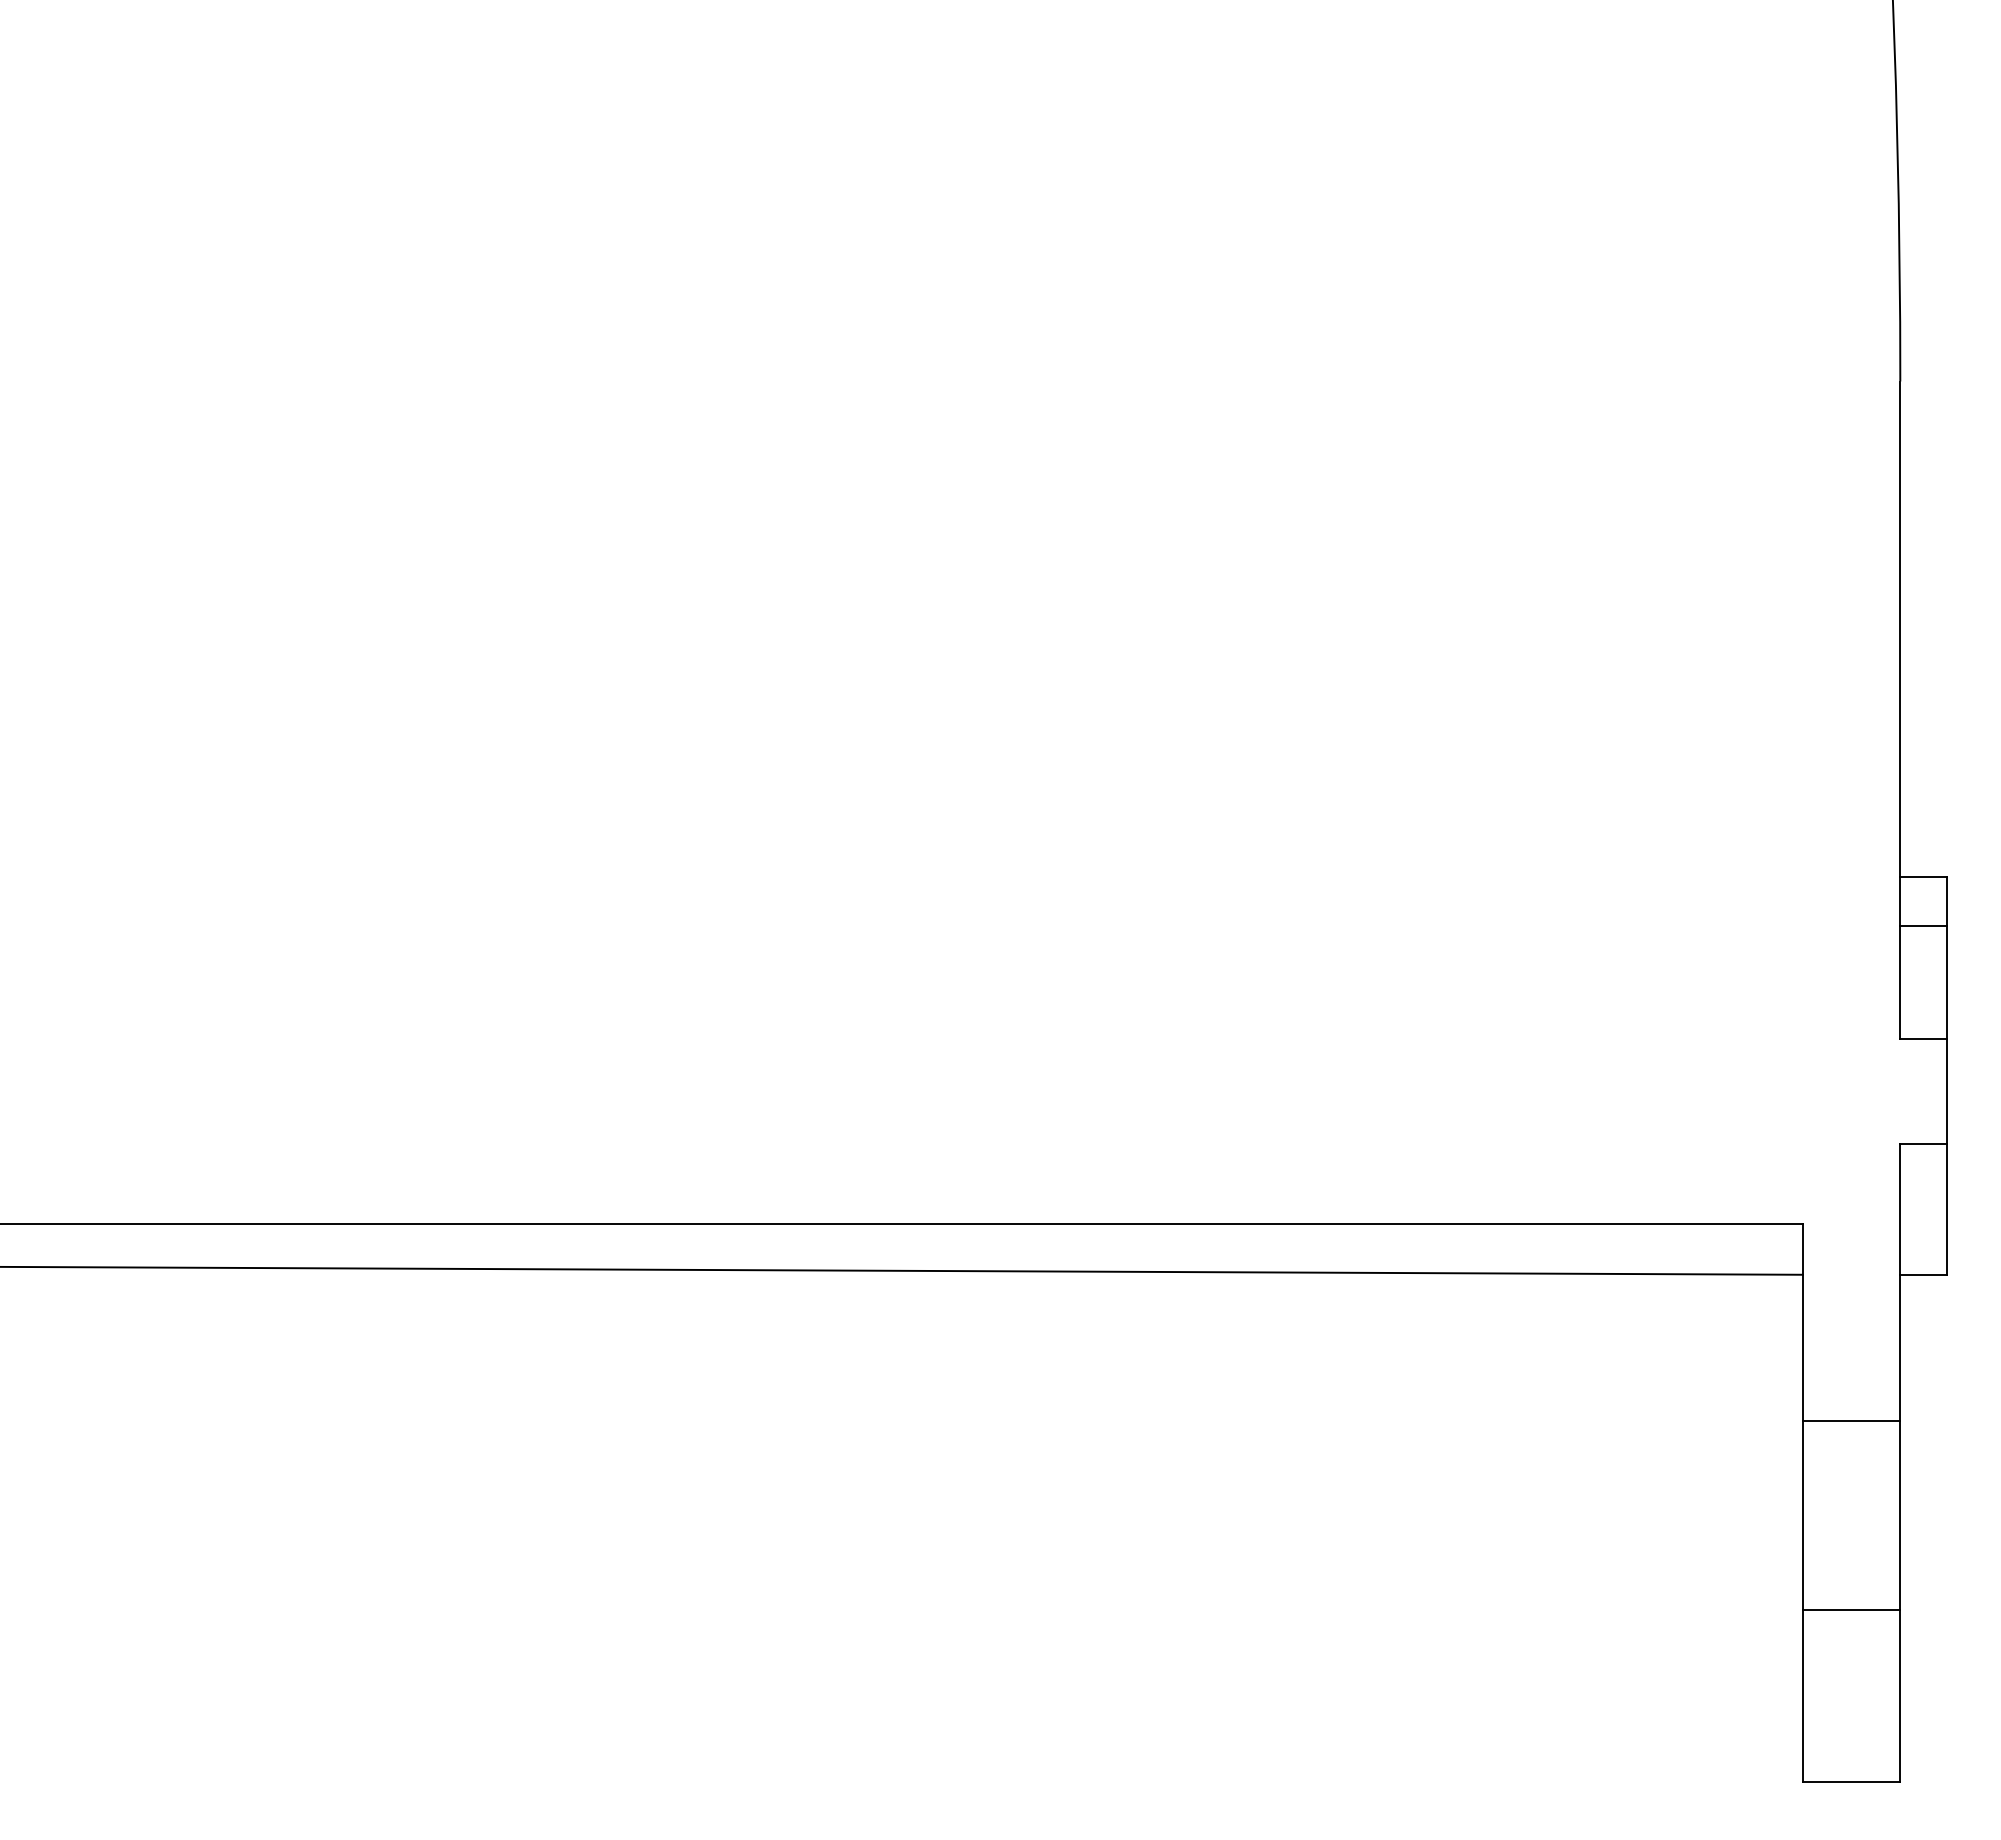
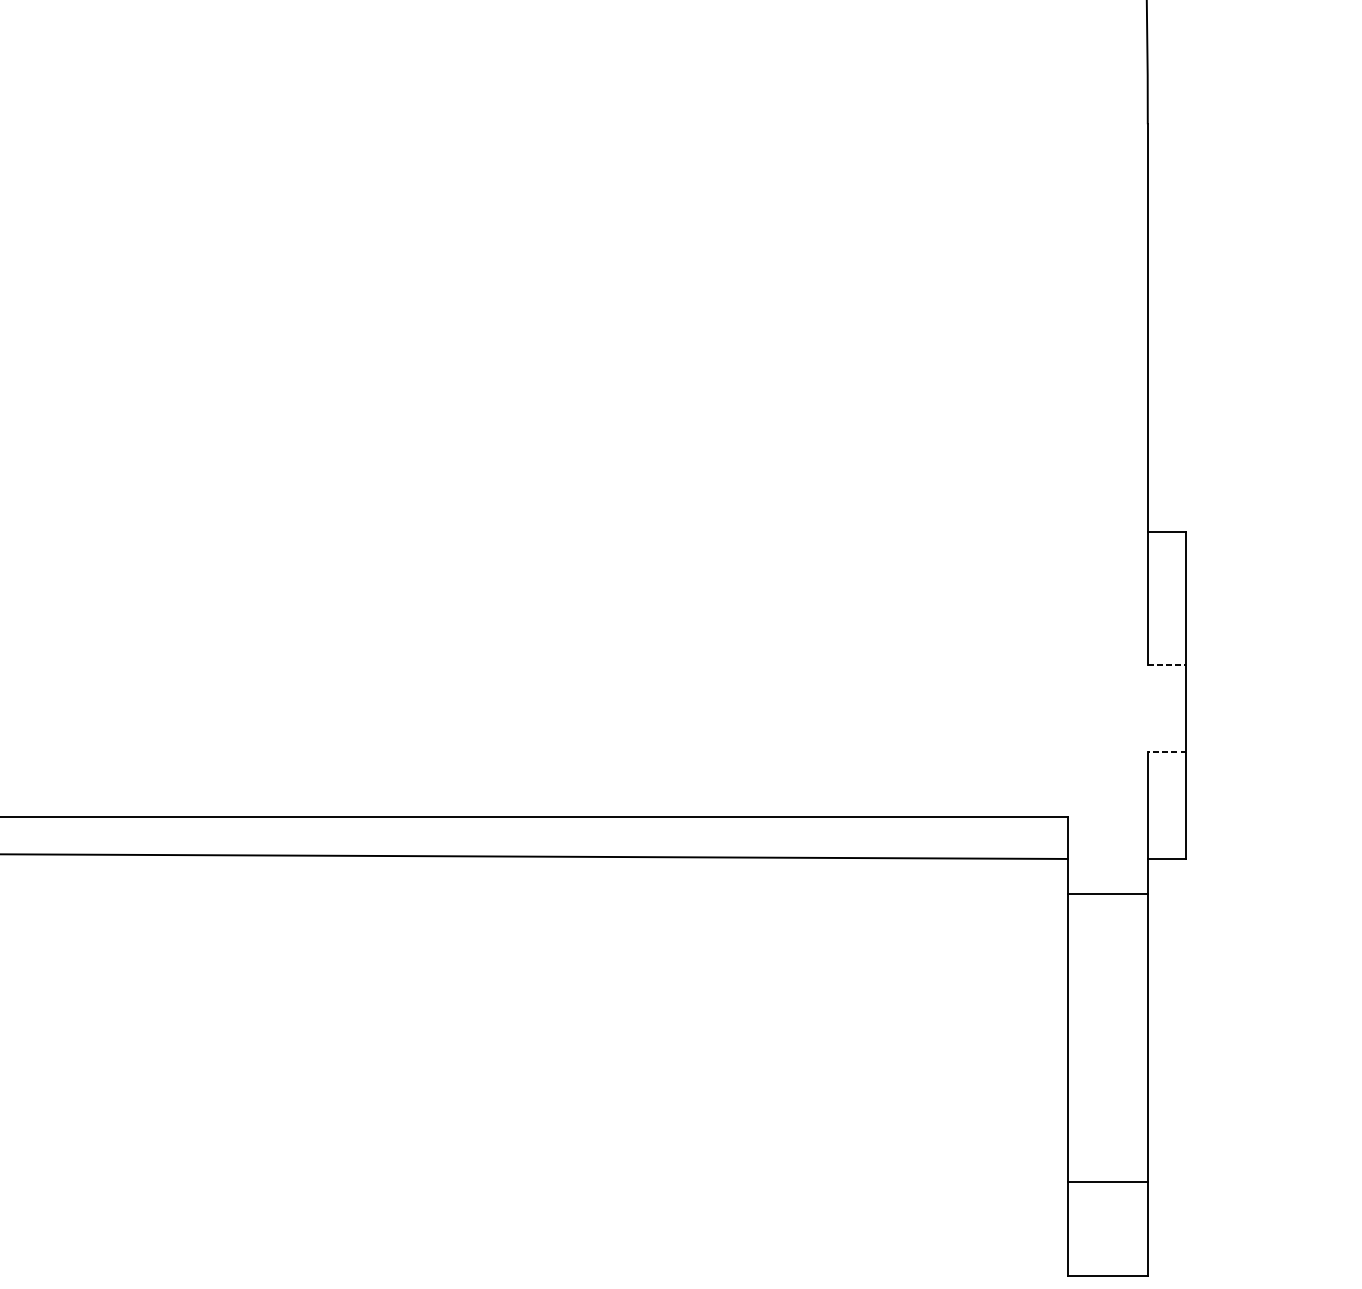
line: (1923, 925) -> (1166, 571), removed
line: (1924, 1038) -> (1167, 664), solid -> dashed
line: (1923, 1144) -> (1166, 751), solid -> dashed
line: (1851, 1421) -> (1107, 894), moved
line: (1851, 1610) -> (1107, 1181), moved

